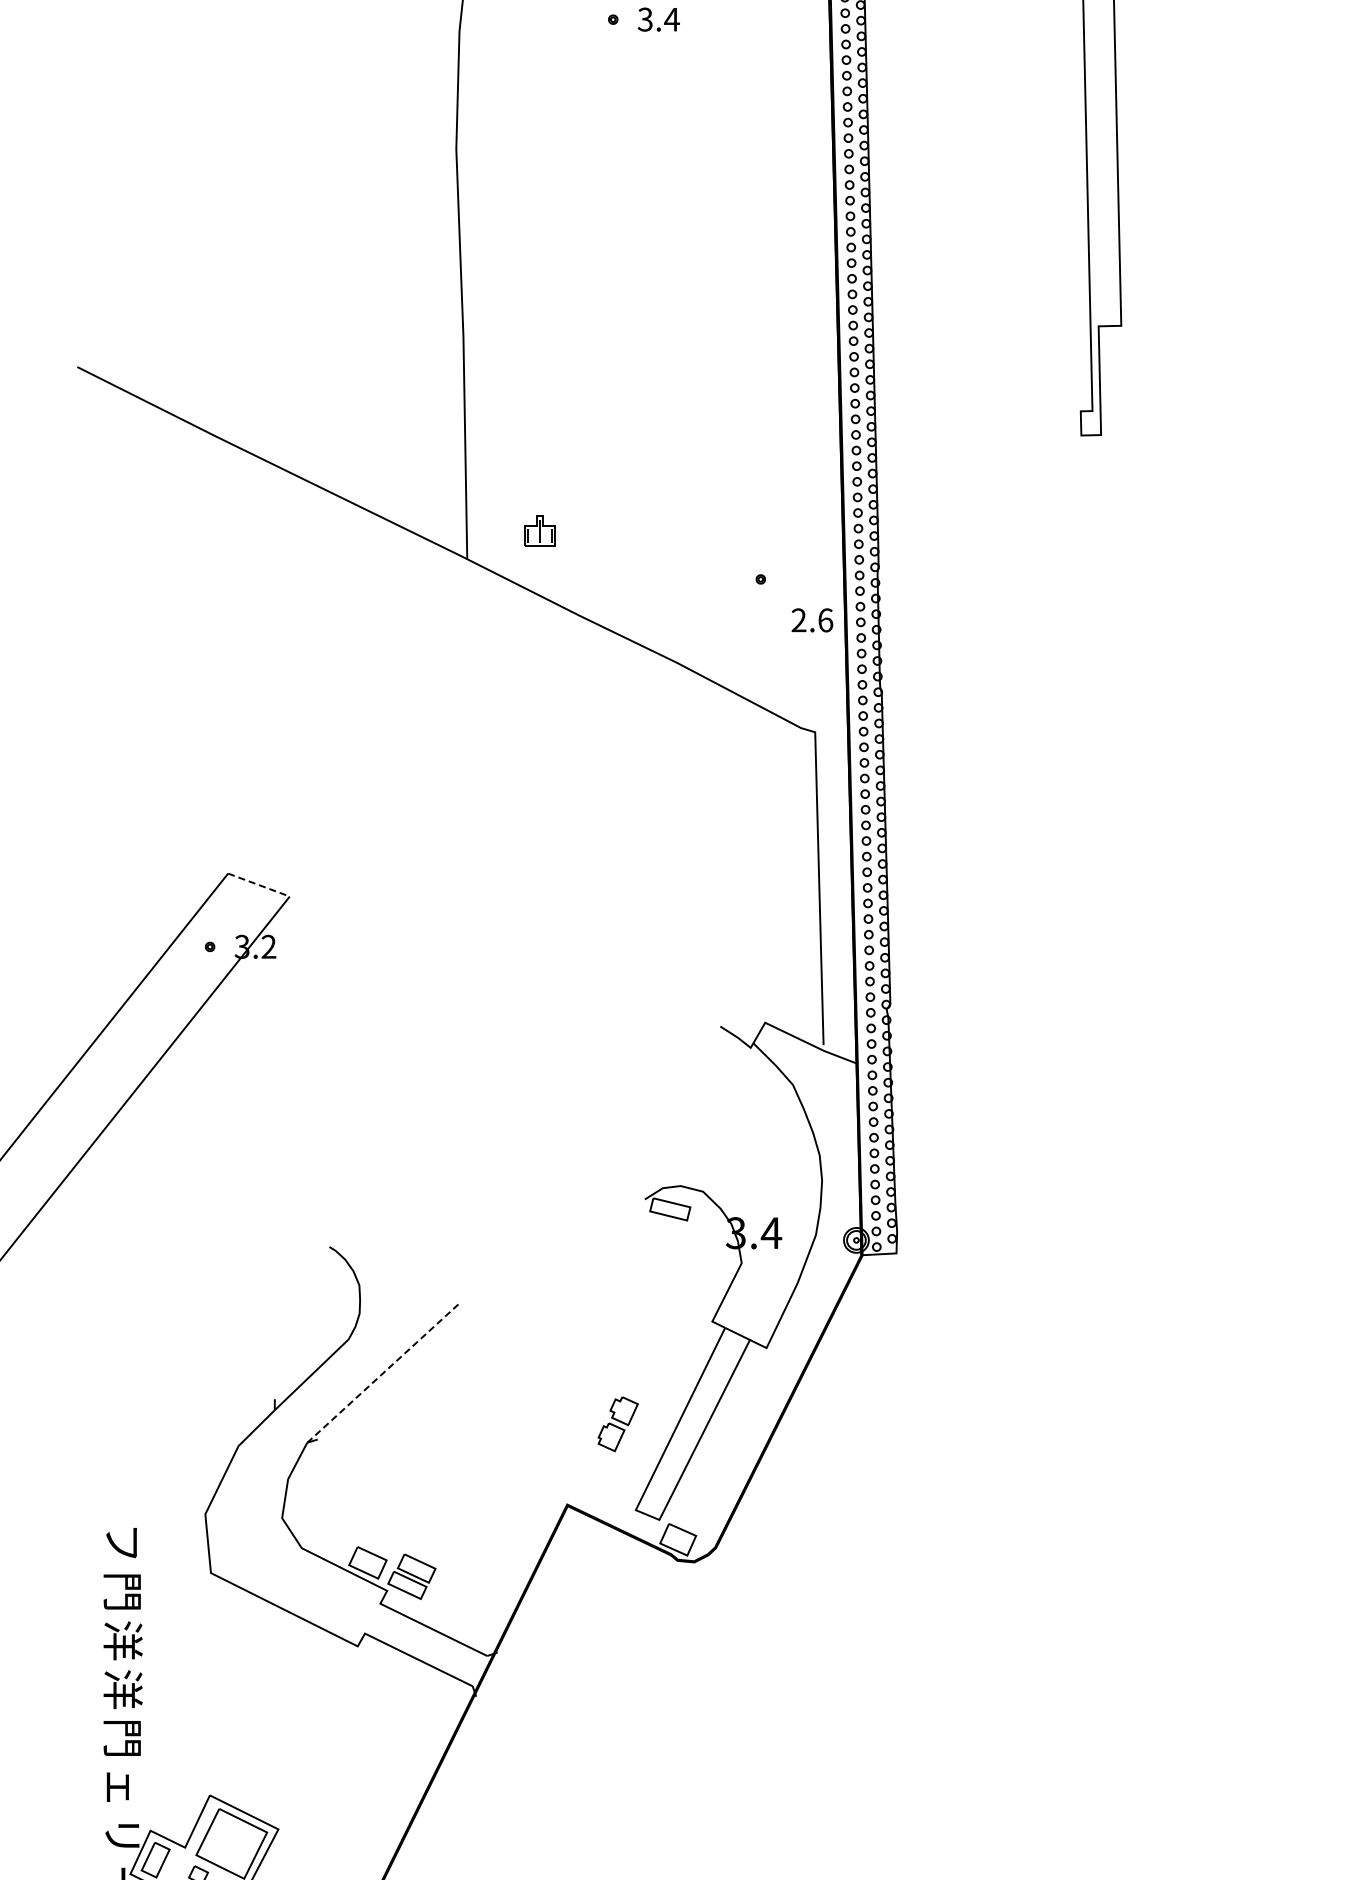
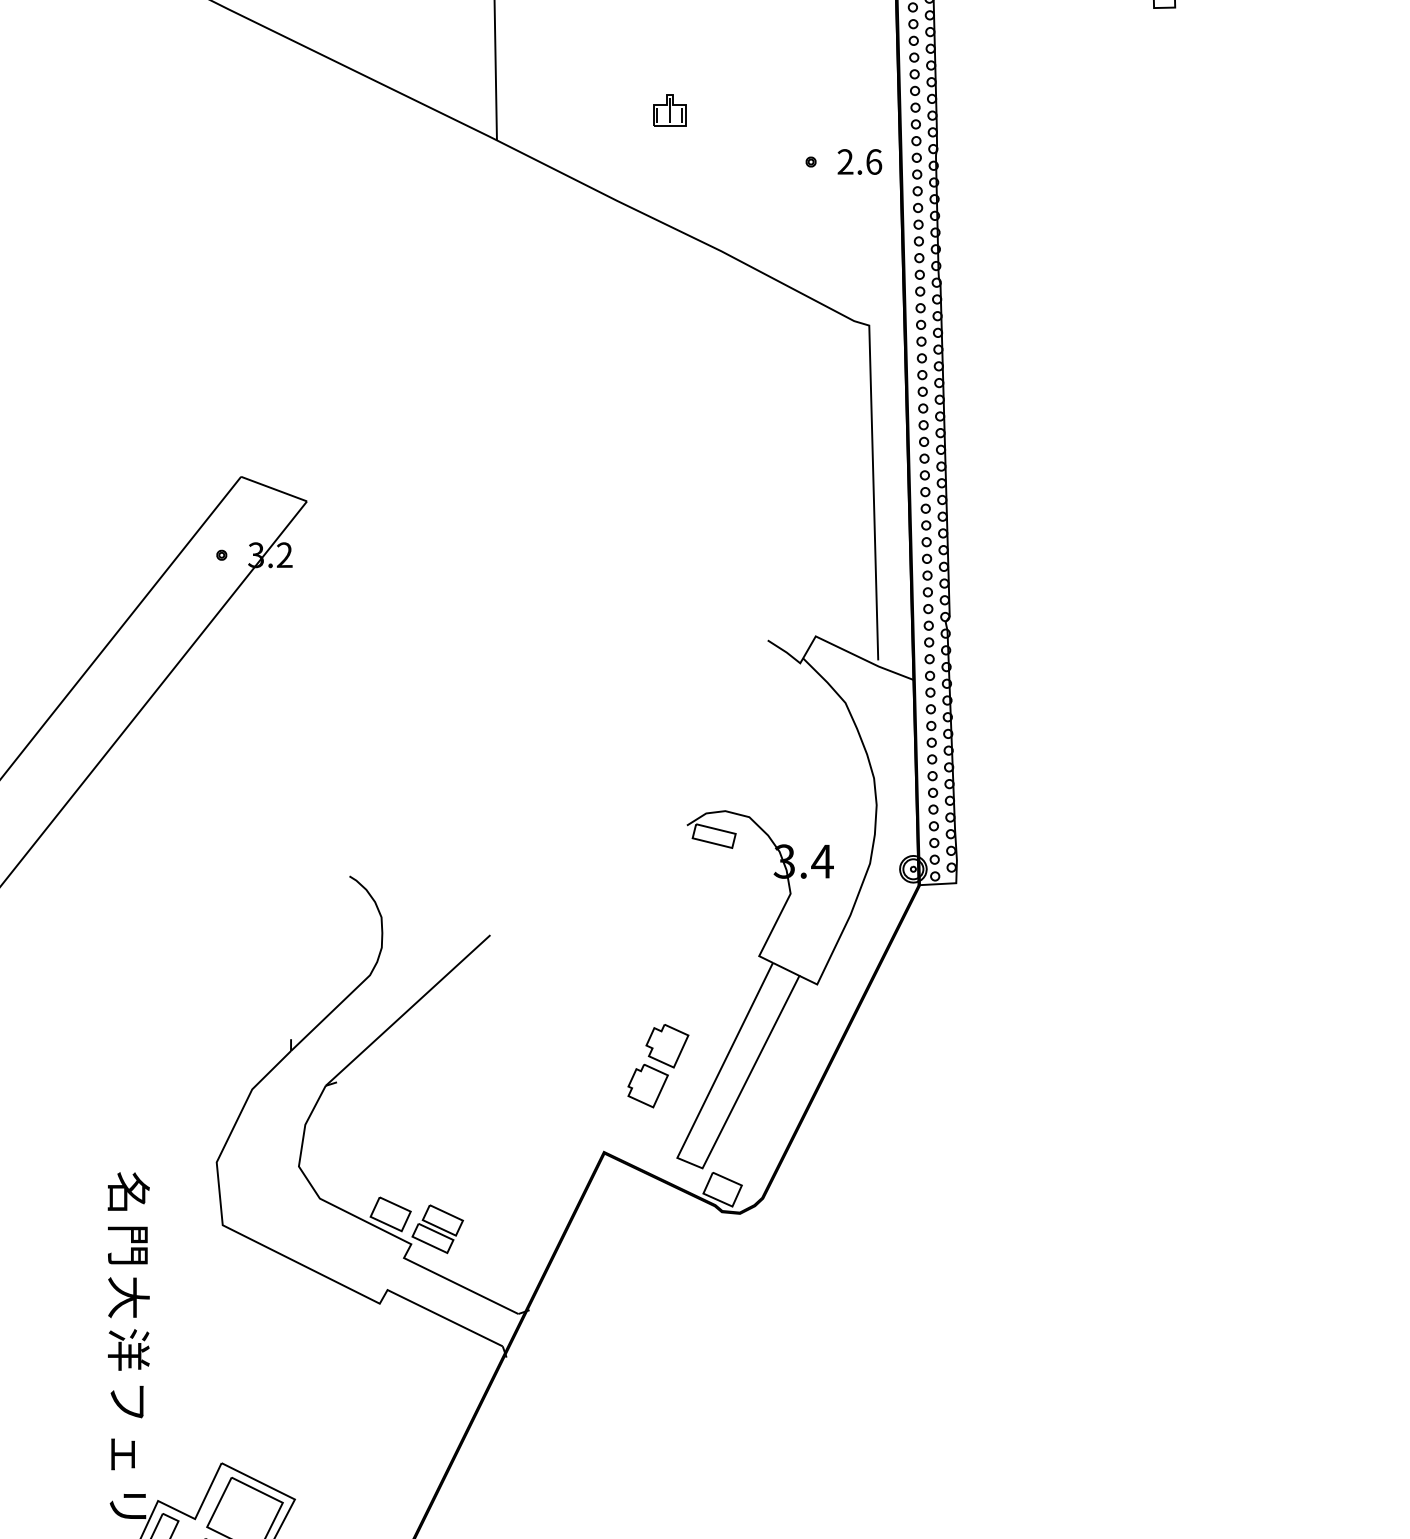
part: (539, 530) -> (669, 109), moved
text: (812, 620) -> (859, 162), moved
line: (258, 885) -> (273, 489), dashed -> solid
line: (384, 1372) -> (408, 1010), dashed -> solid
part: (618, 1423) -> (658, 1065), size x1.43
text: (122, 1541) -> (128, 1191), フ -> 名
text: (122, 1640) -> (128, 1297), 洋 -> 大
text: (121, 1738) -> (127, 1402), 門 -> フ

